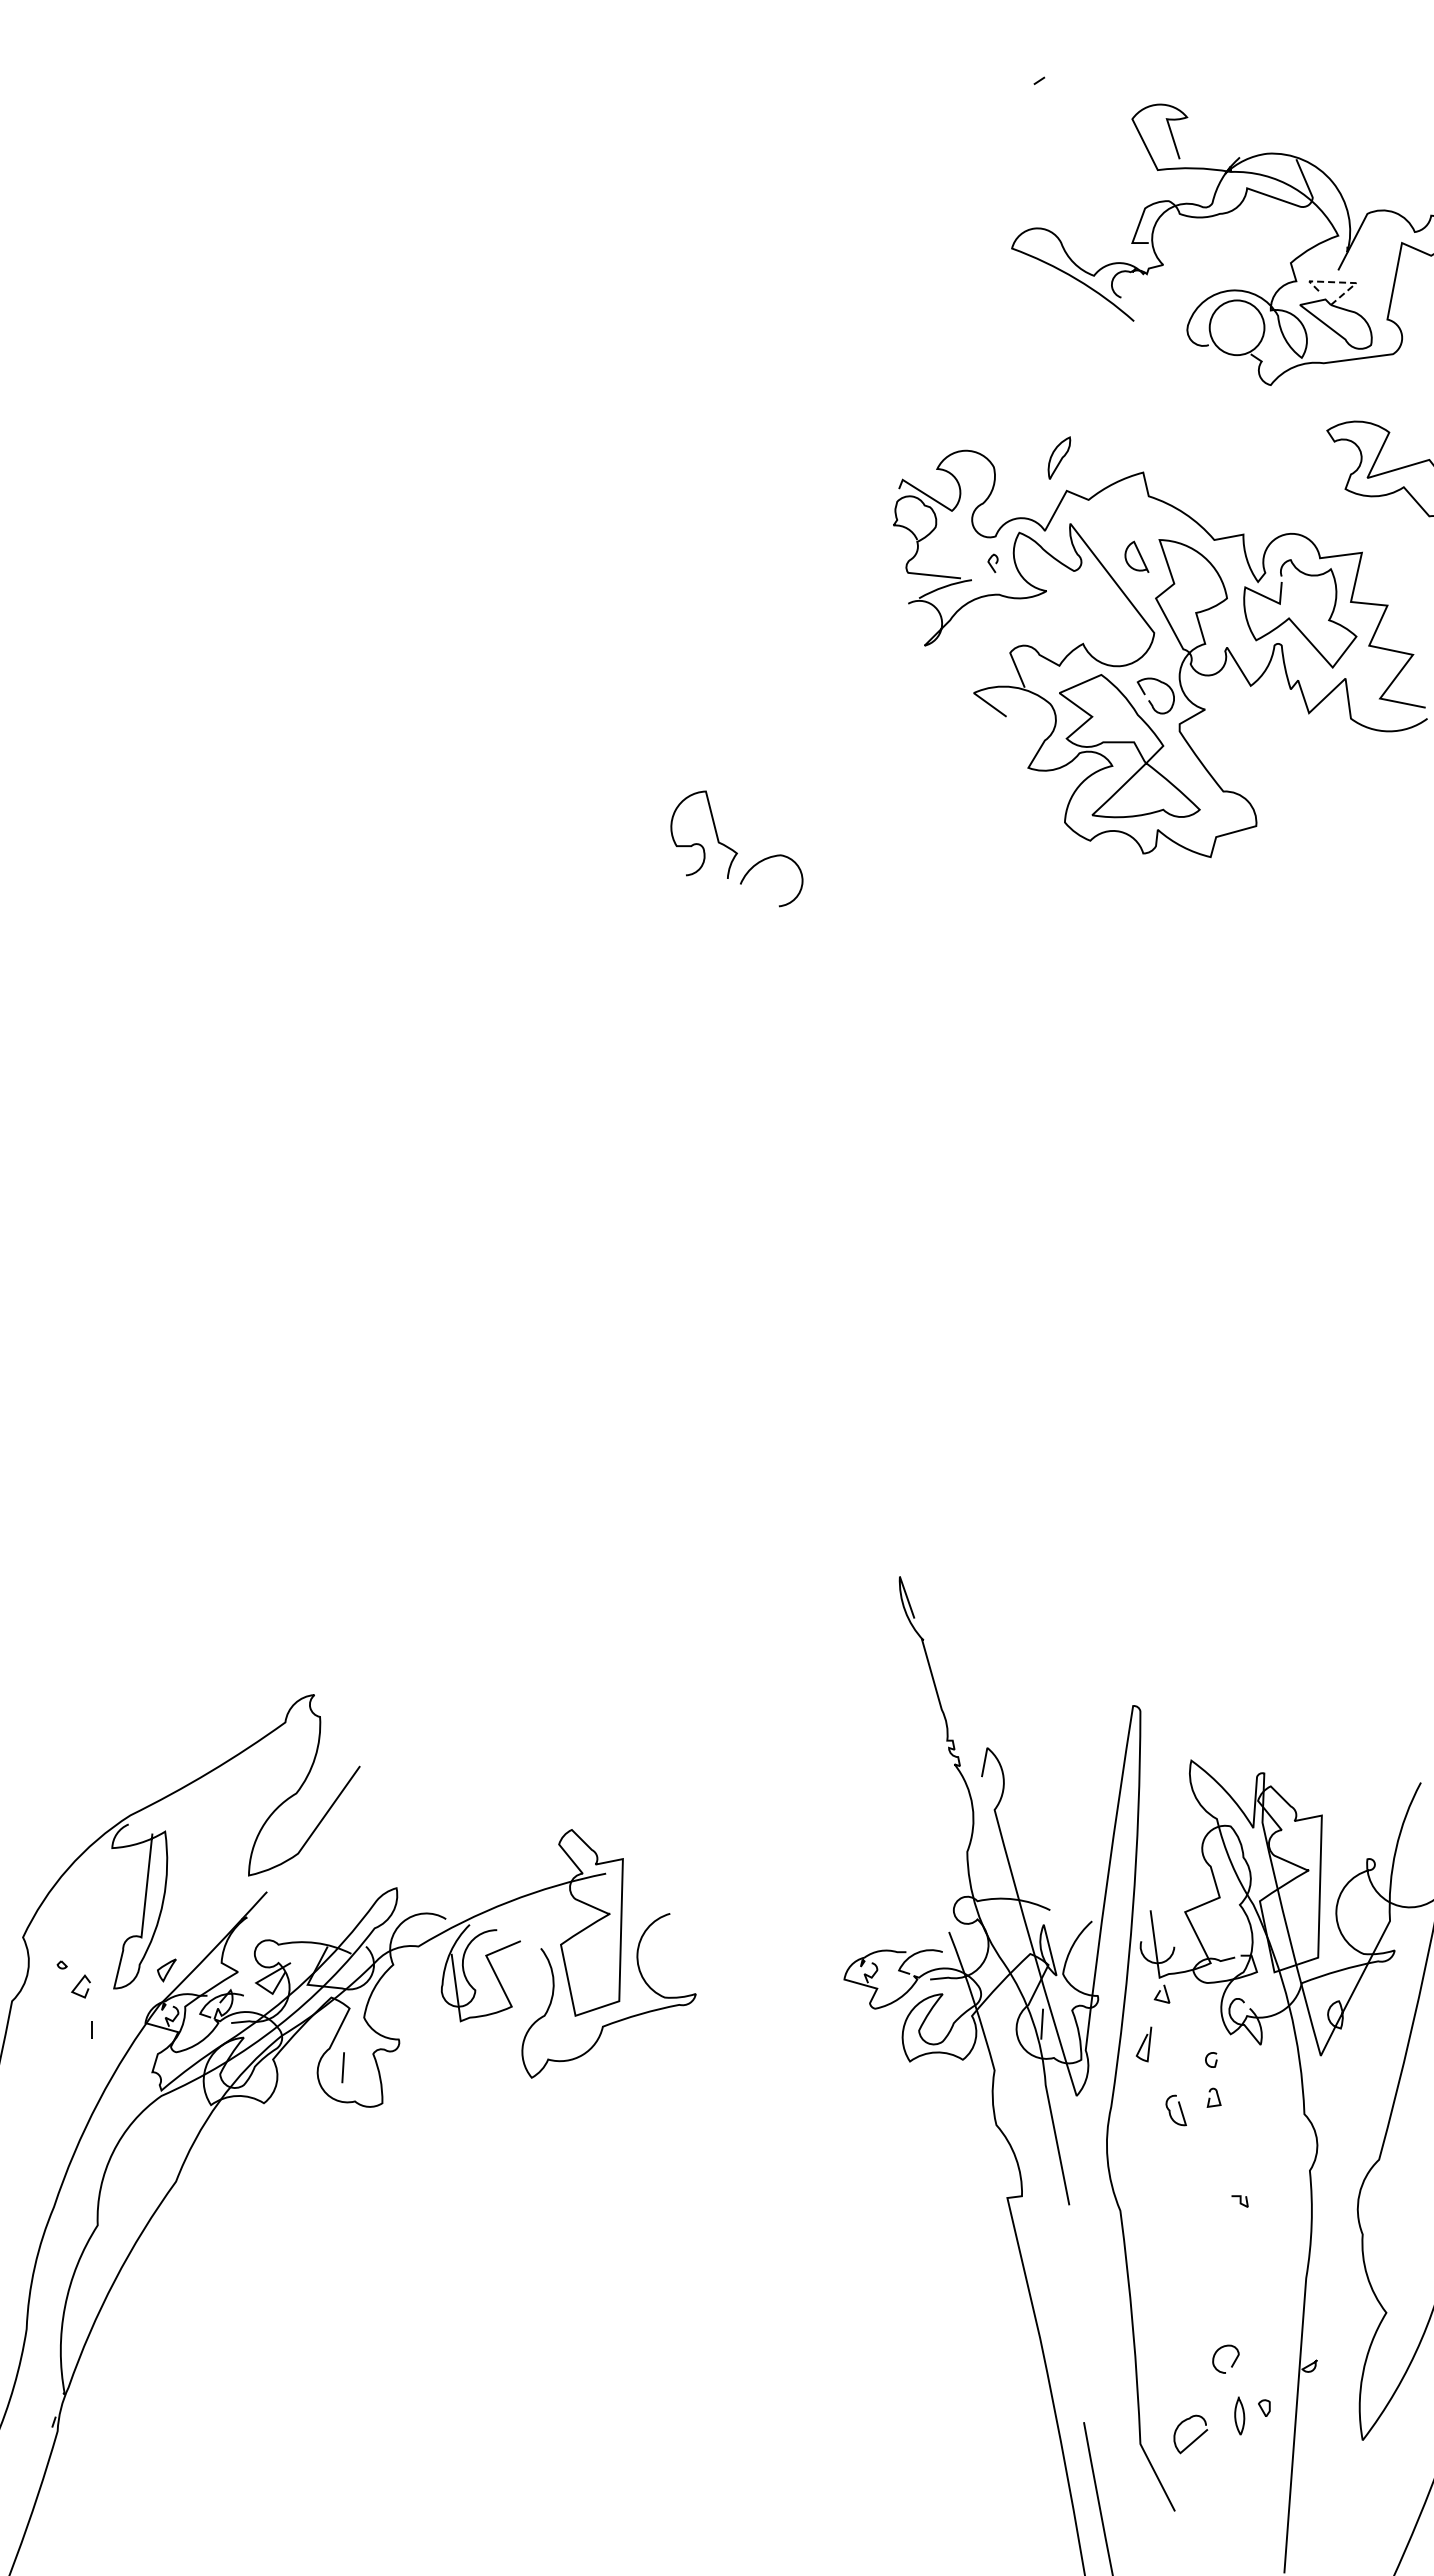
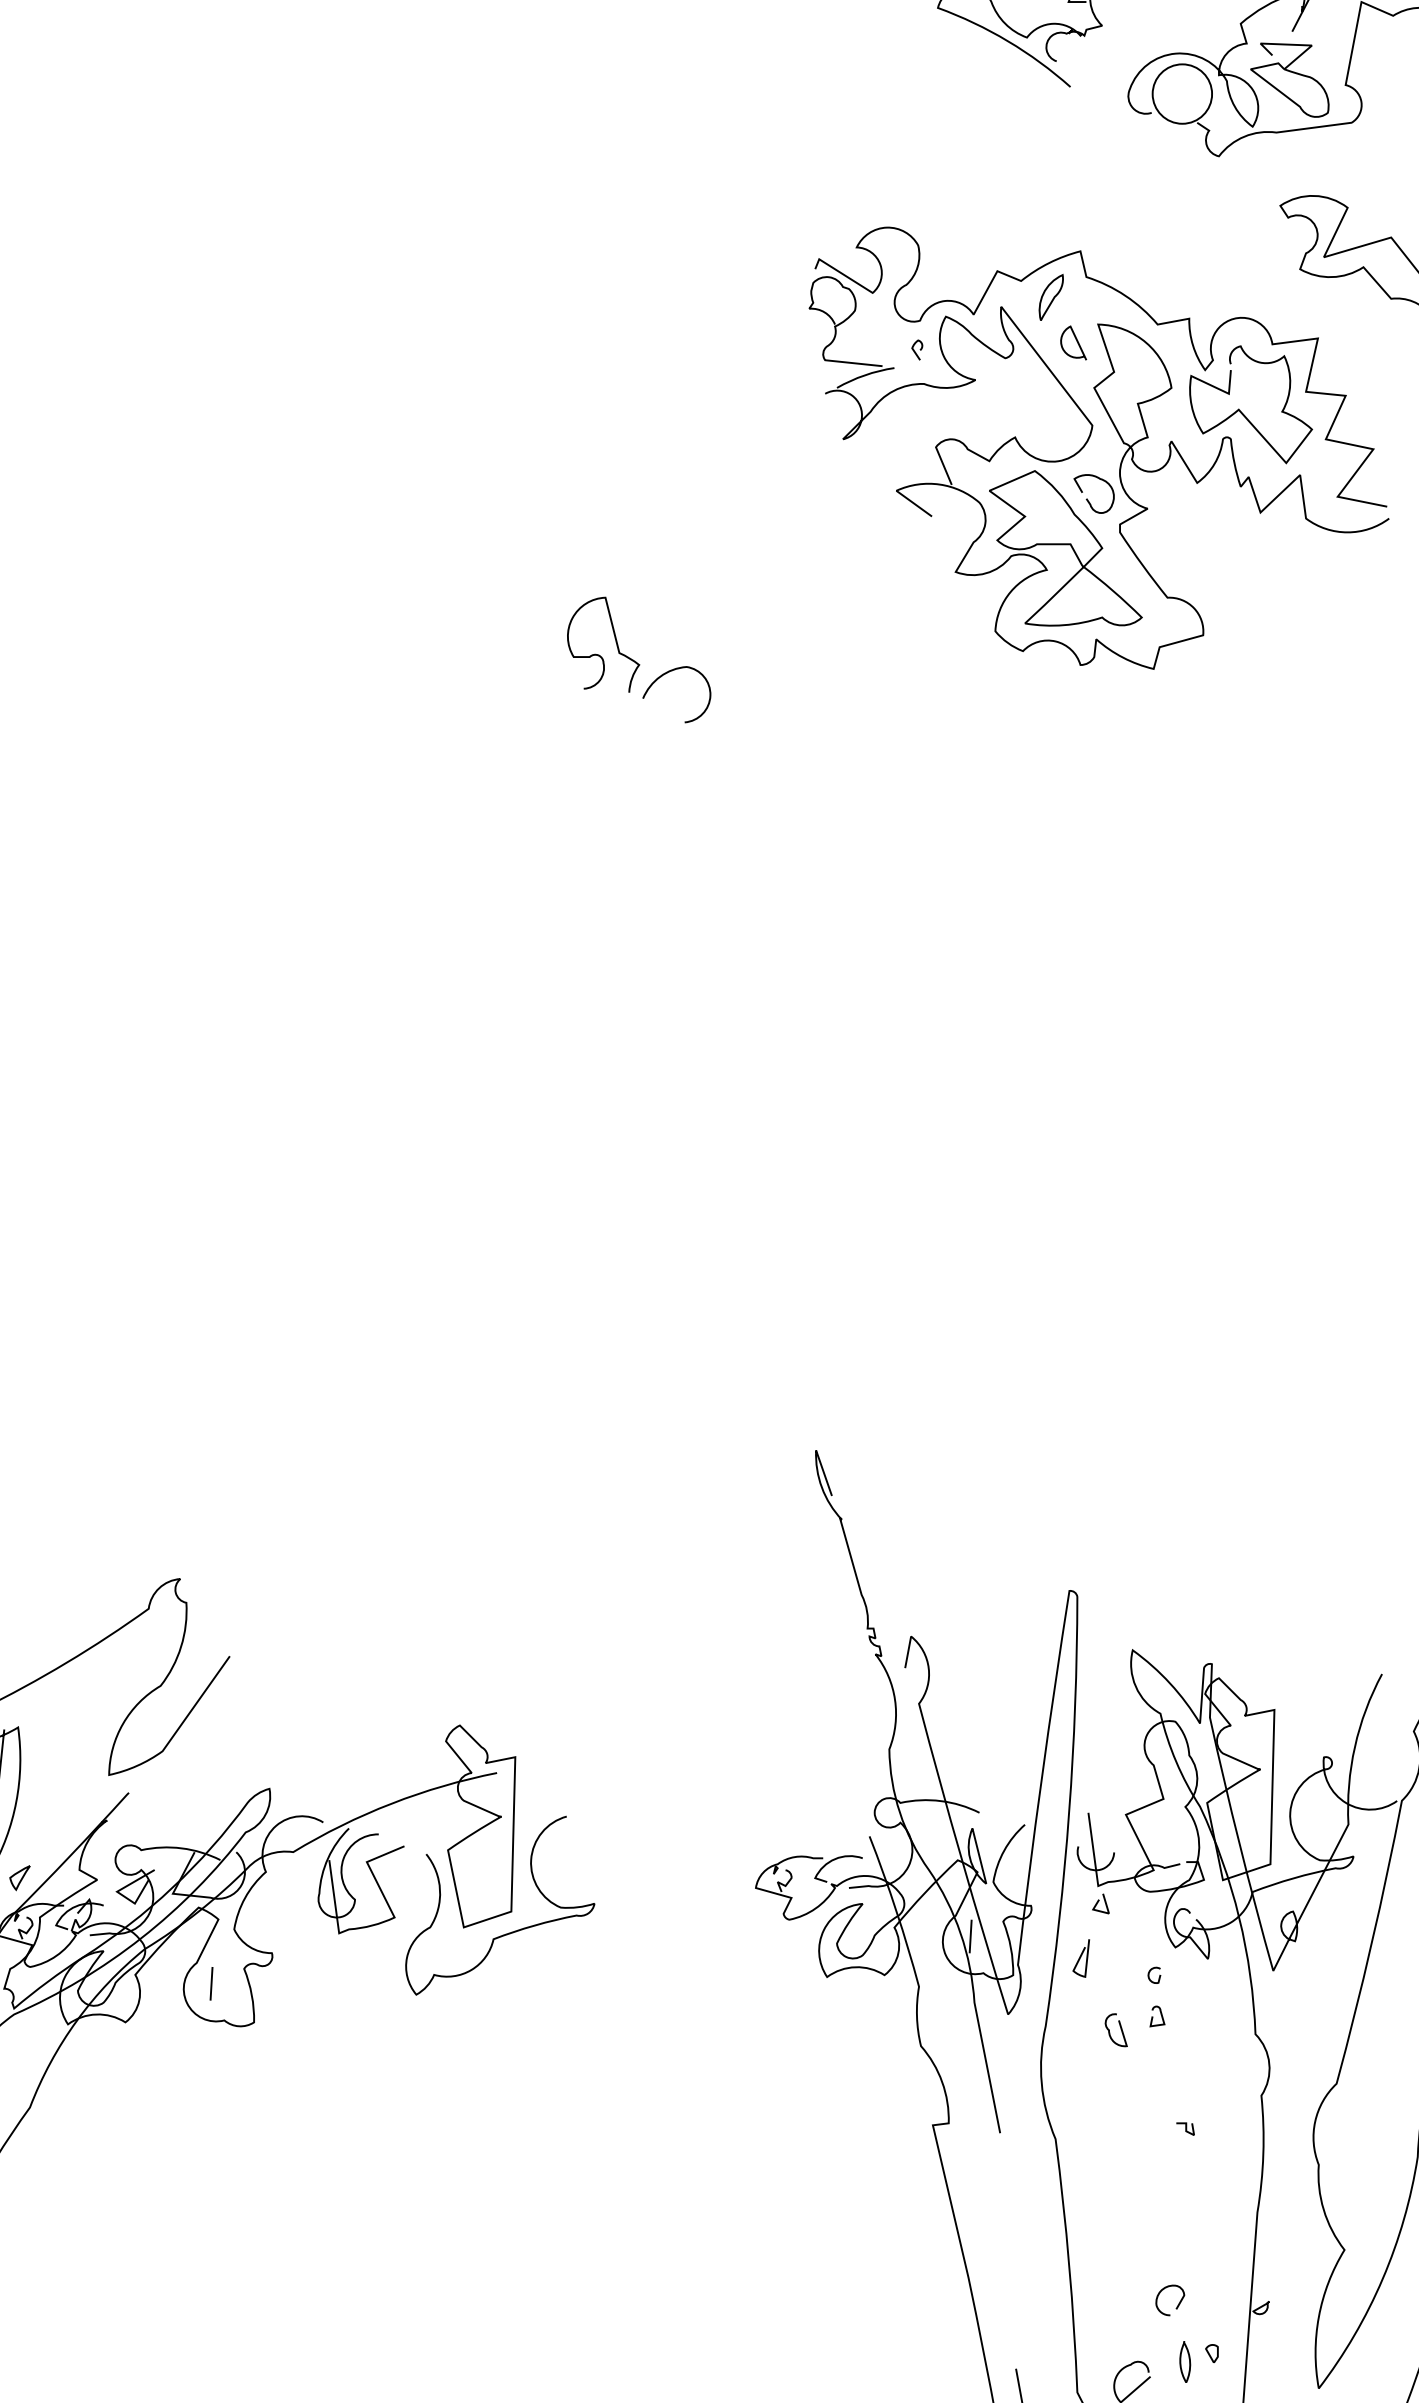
line: (1341, 282) -> (1295, 44), dashed -> solid
part: (1059, 457) -> (1051, 296), moved

